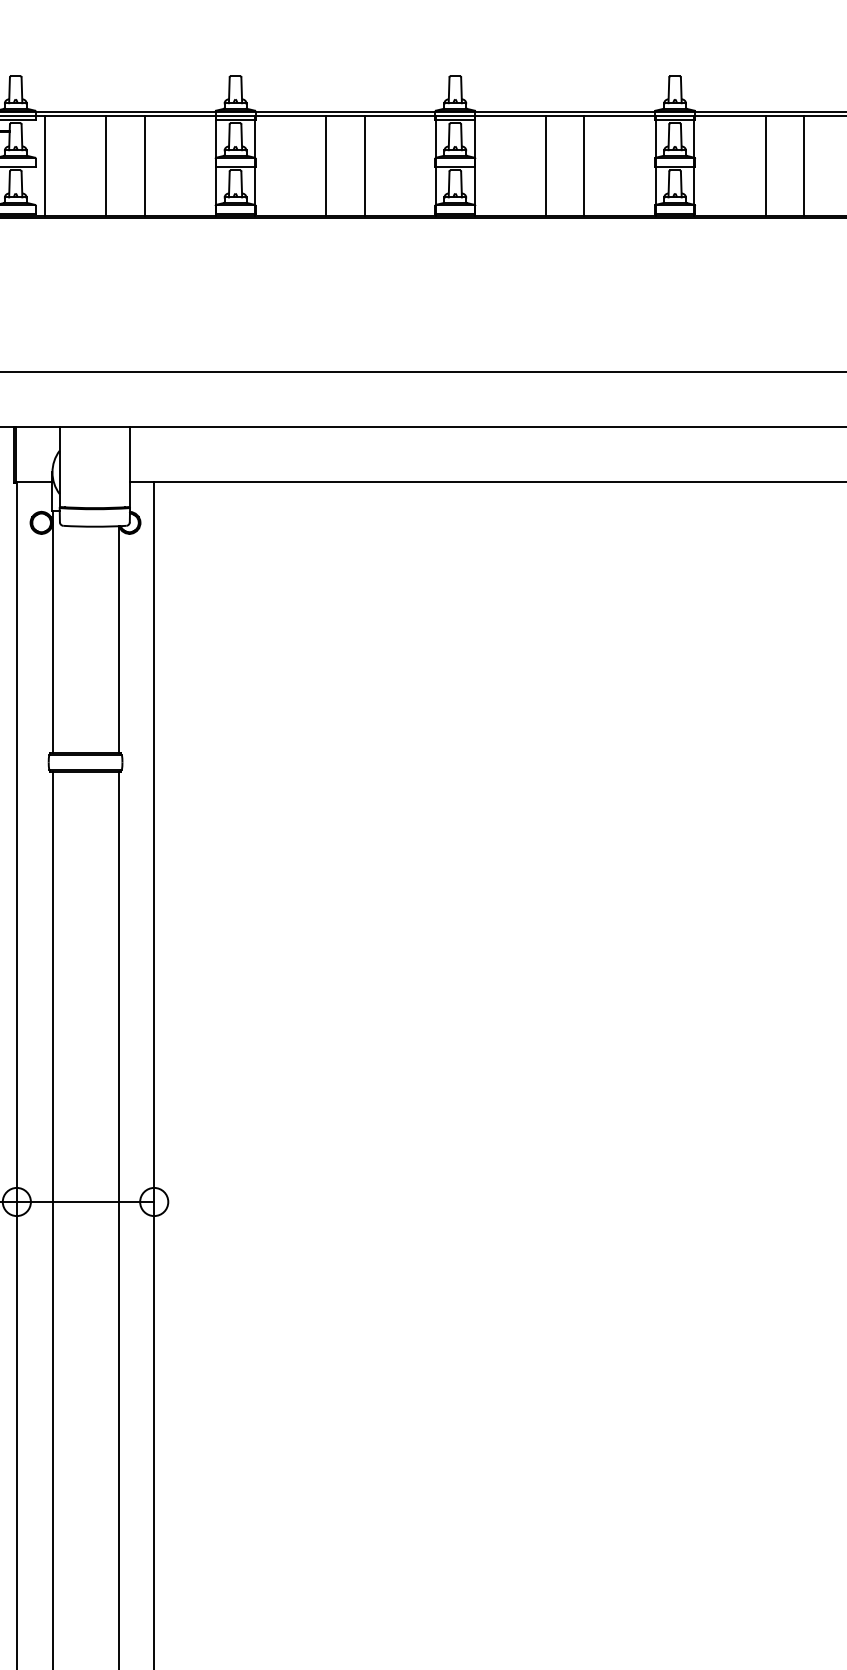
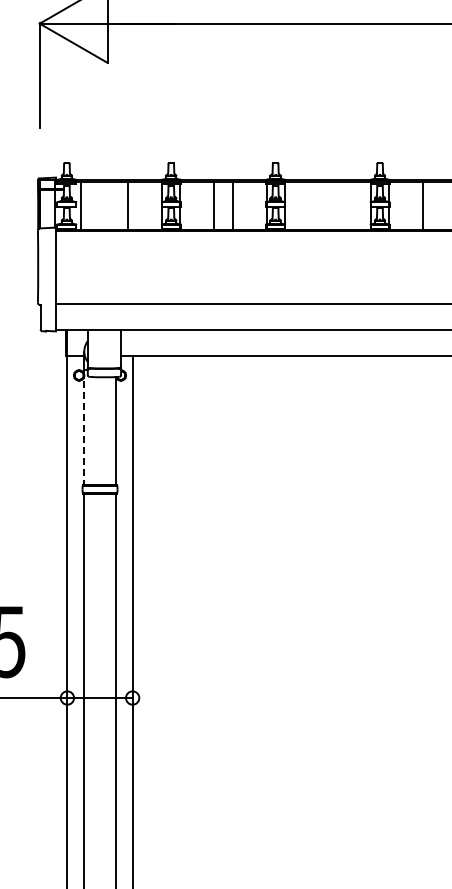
line: (105, 164) -> (109, 205), removed
line: (545, 164) -> (318, 205), removed
line: (583, 164) -> (336, 205), removed
line: (804, 164) -> (441, 205), removed
line: (52, 632) -> (84, 427), solid -> dashed

